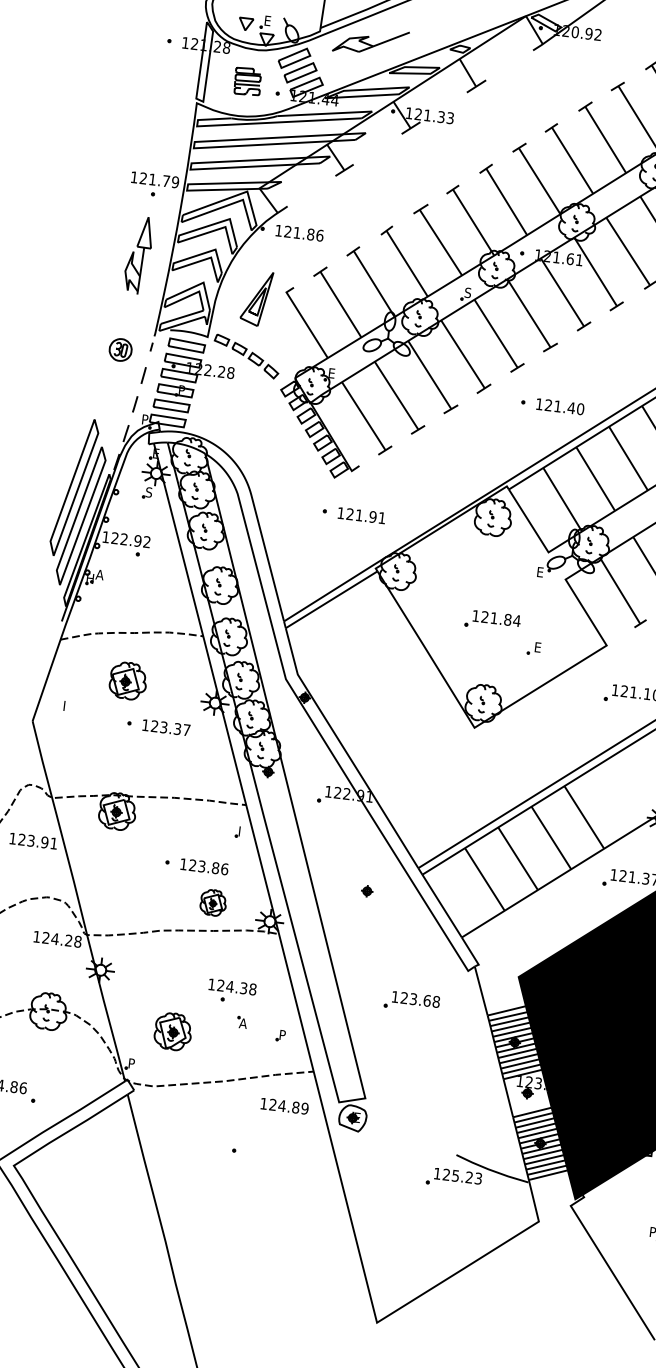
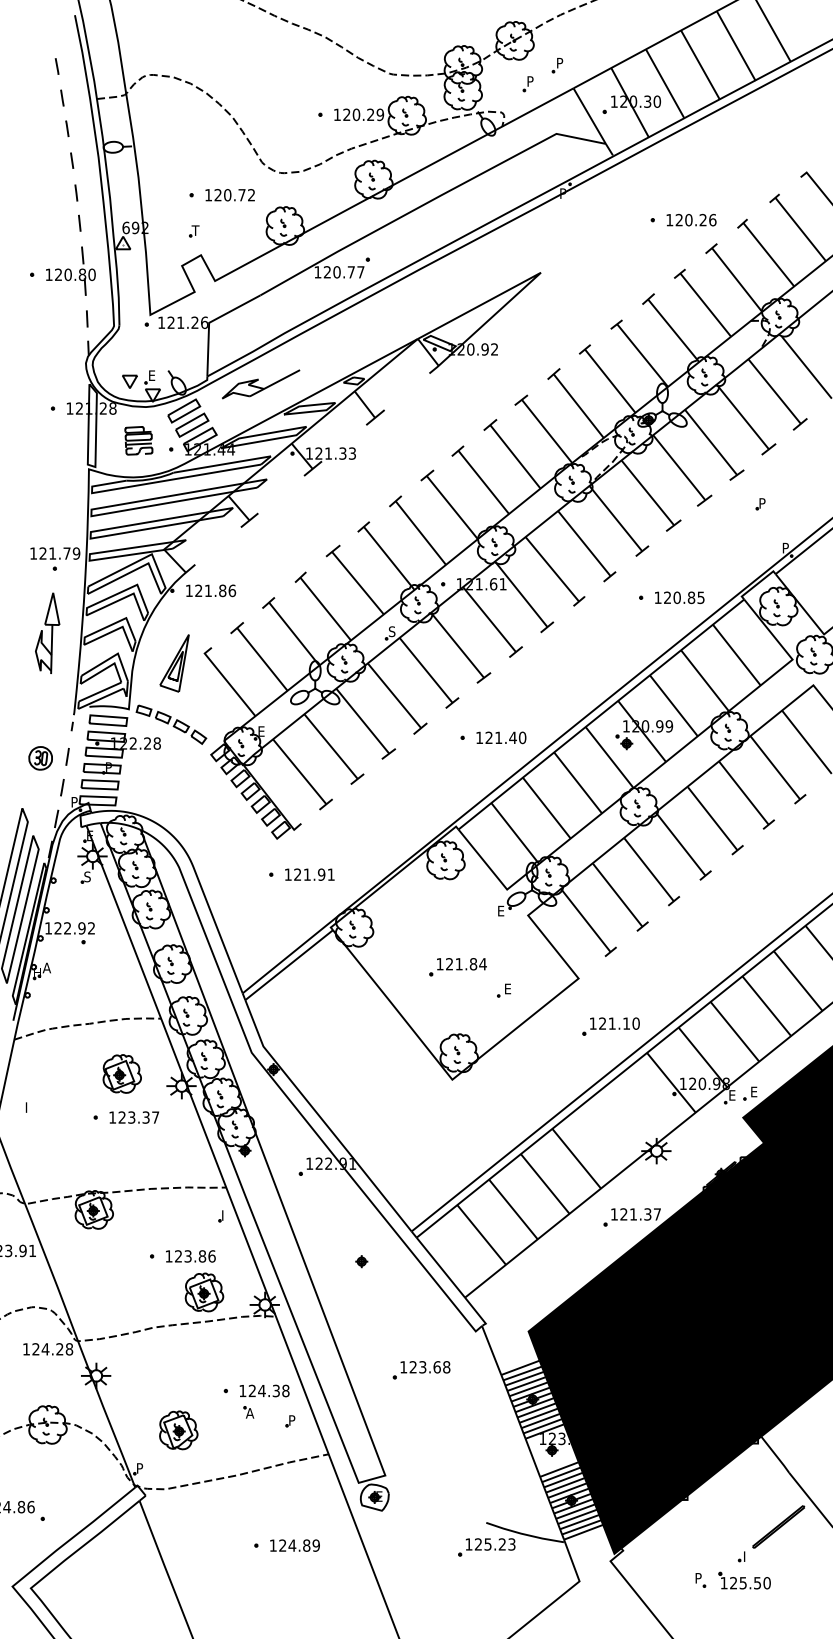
part: (120, 350) -> (40, 758), moved
part: (127, 680) -> (121, 1073), moved
part: (213, 902) -> (204, 1292), size x1.43
text: (232, 986) -> (264, 1390), moved
text: (284, 1106) -> (294, 1545), moved

